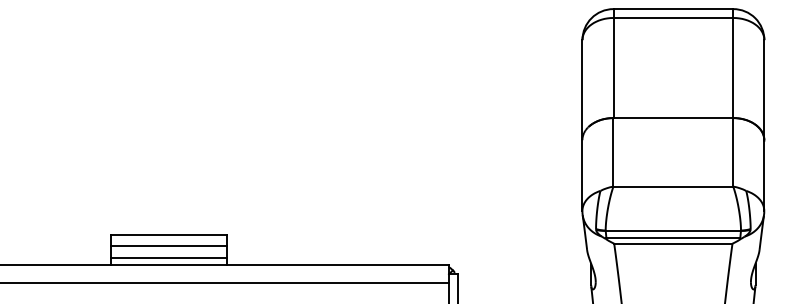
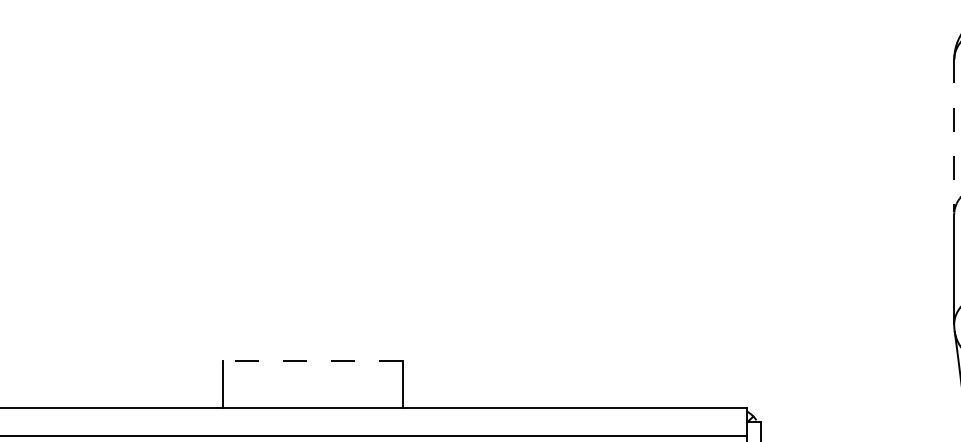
line: (582, 89) -> (954, 135), solid -> dashed
line: (168, 234) -> (312, 360), solid -> dashed
line: (168, 246) -> (312, 379), removed
line: (168, 257) -> (312, 396), removed

